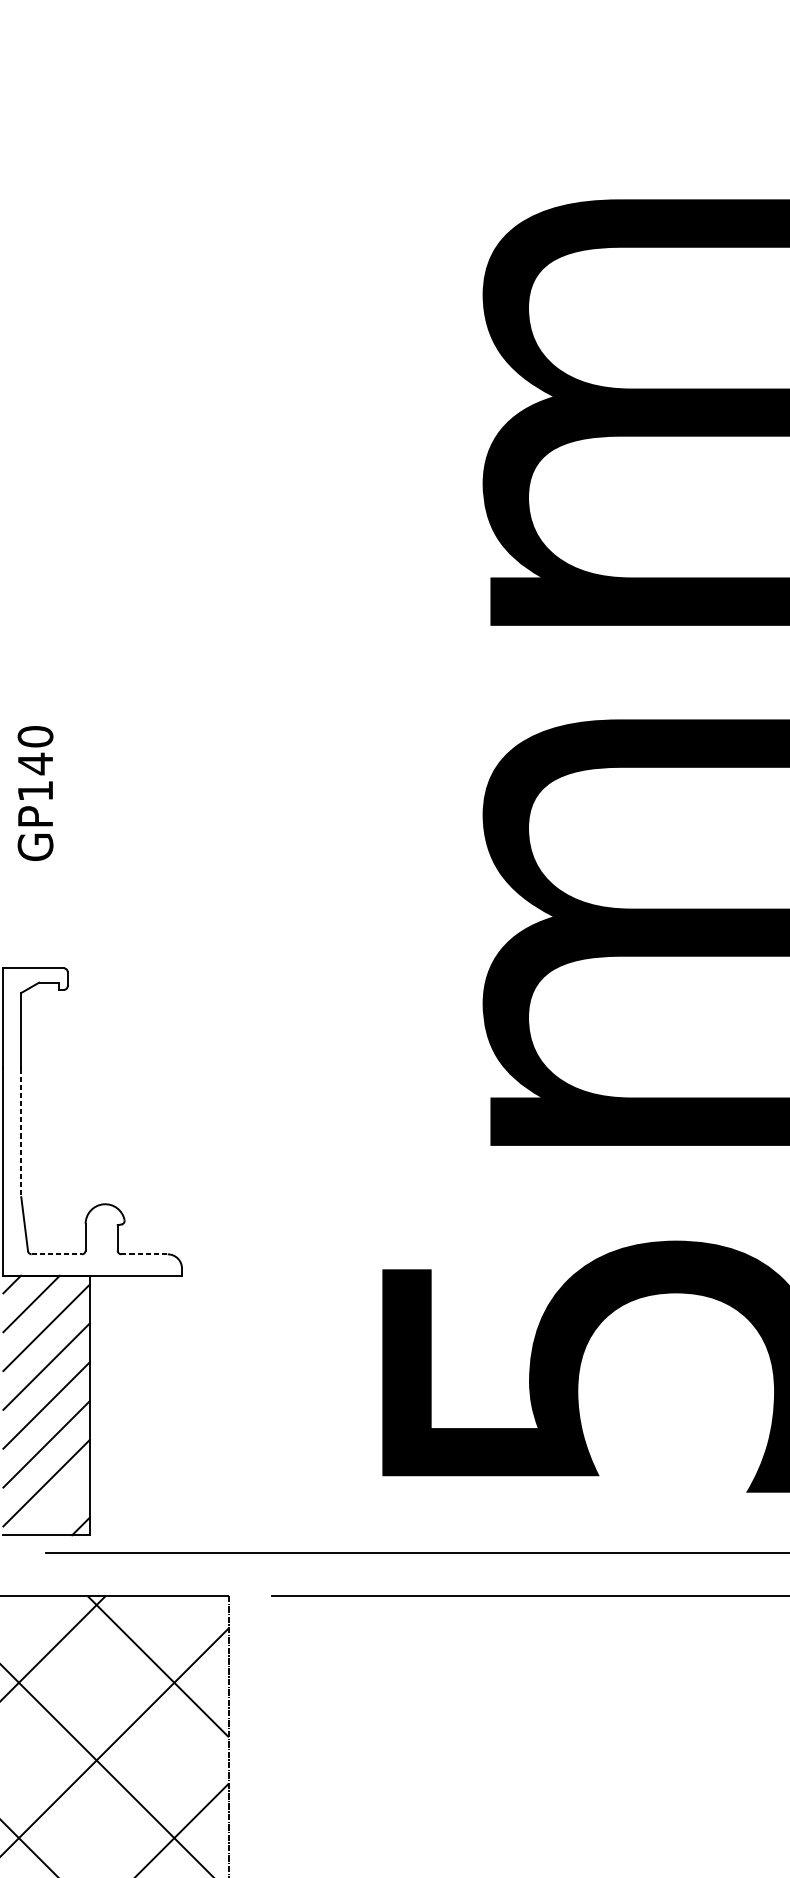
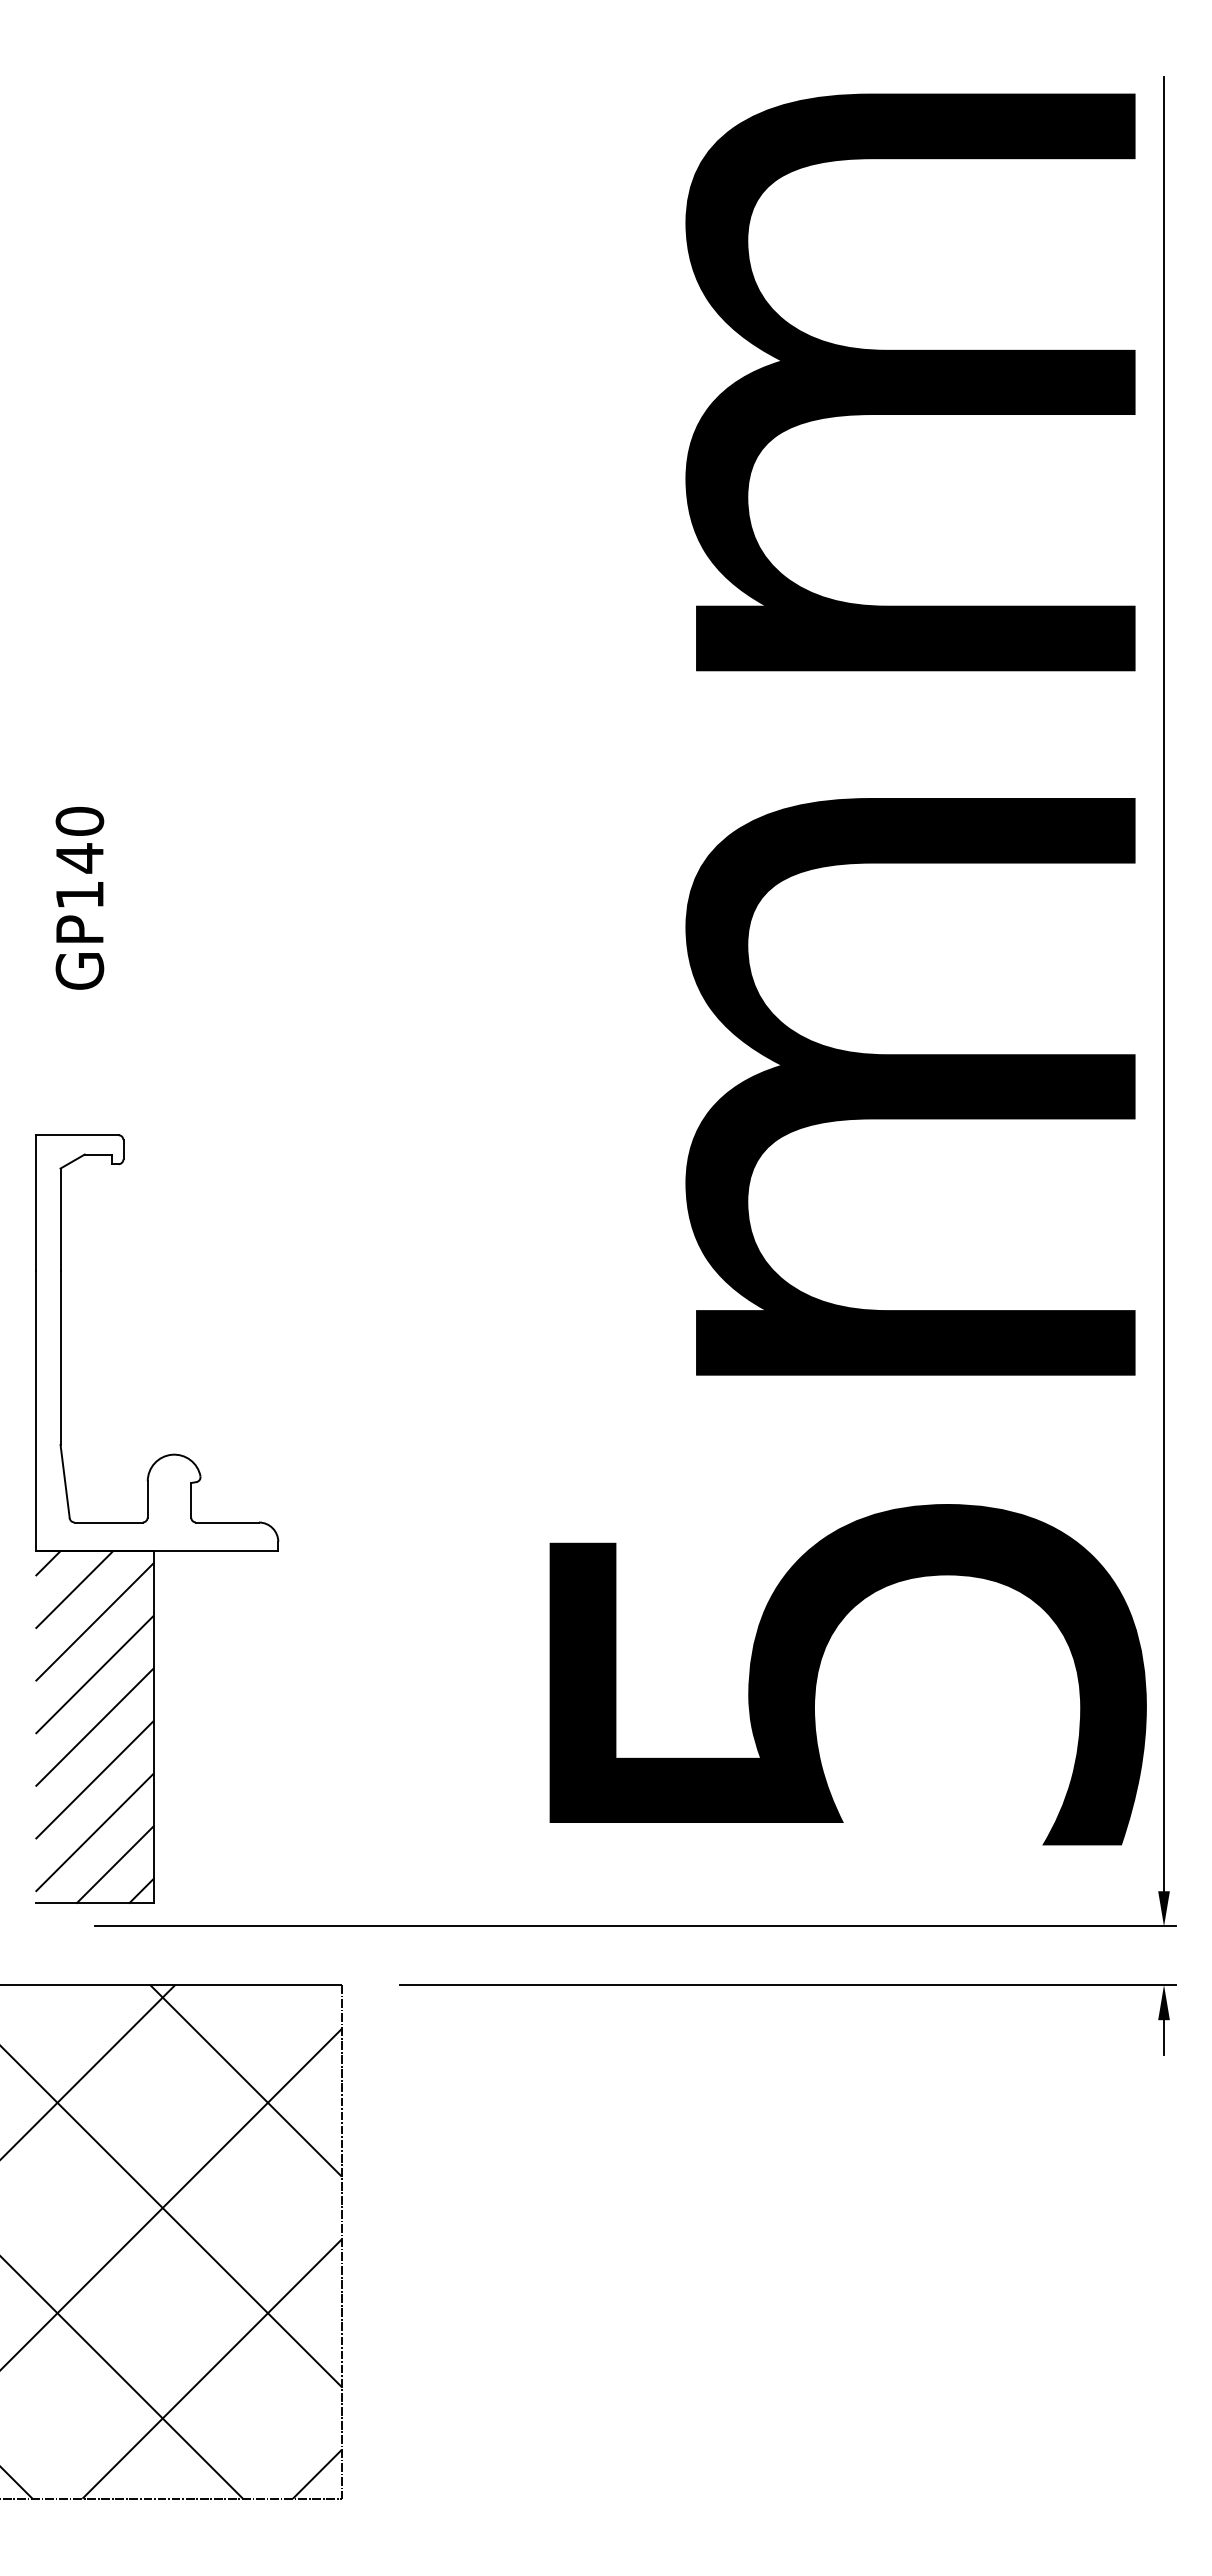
line: (21, 1133) -> (60, 1358), dashed -> solid
line: (57, 1254) -> (109, 1522), dashed -> solid
line: (145, 1254) -> (228, 1522), dashed -> solid
line: (61, 1506) -> (114, 1864), added

